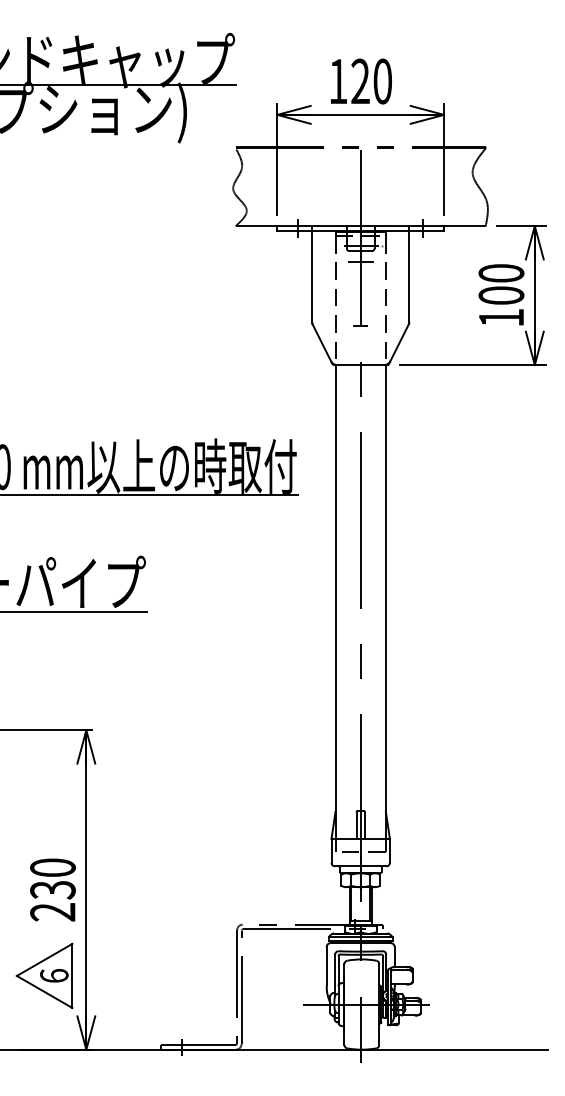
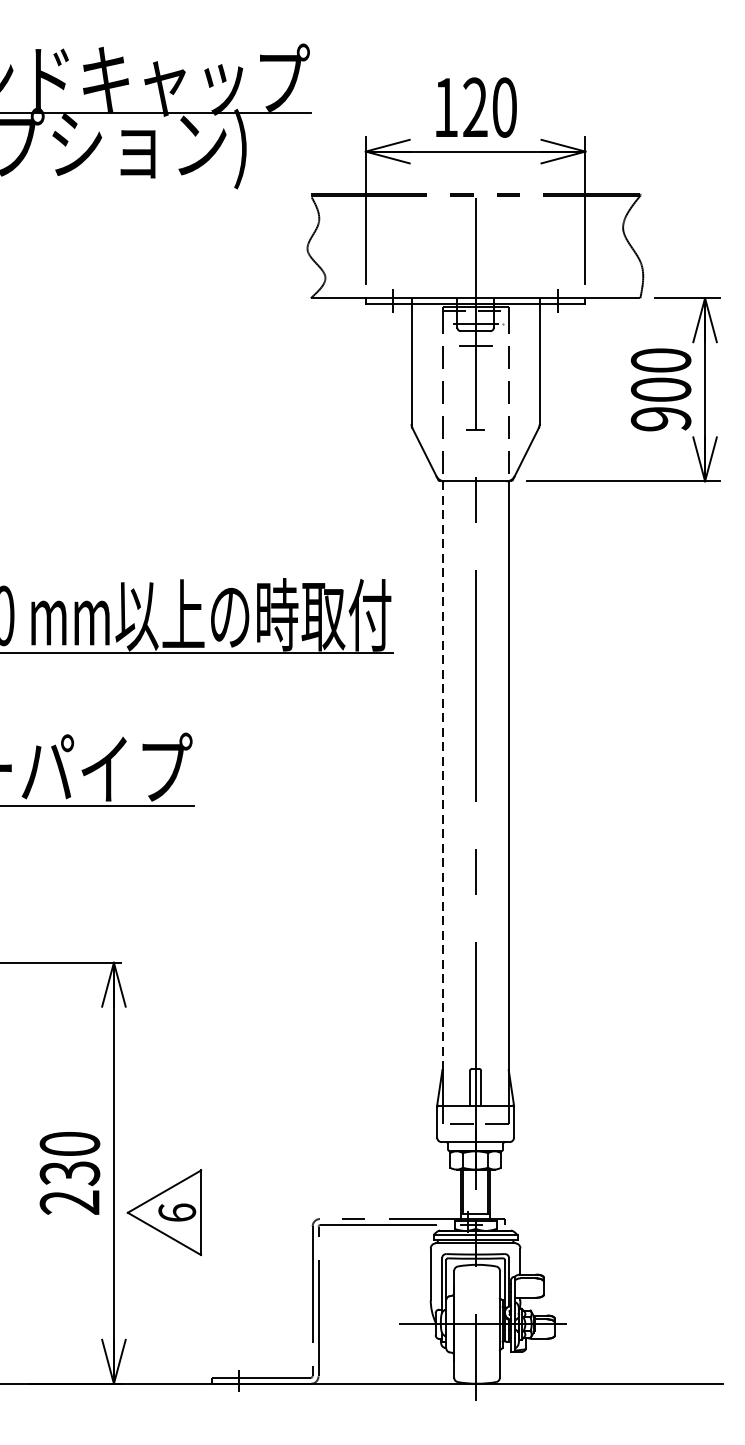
text: (501, 317) -> (661, 418), 100 -> 900
line: (335, 588) -> (442, 775), solid -> dashed
part: (44, 975) -> (164, 1212), moved

